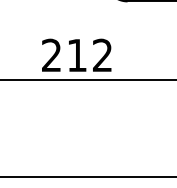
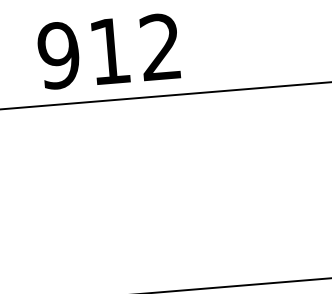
text: (51, 55) -> (58, 55), 212 -> 912

